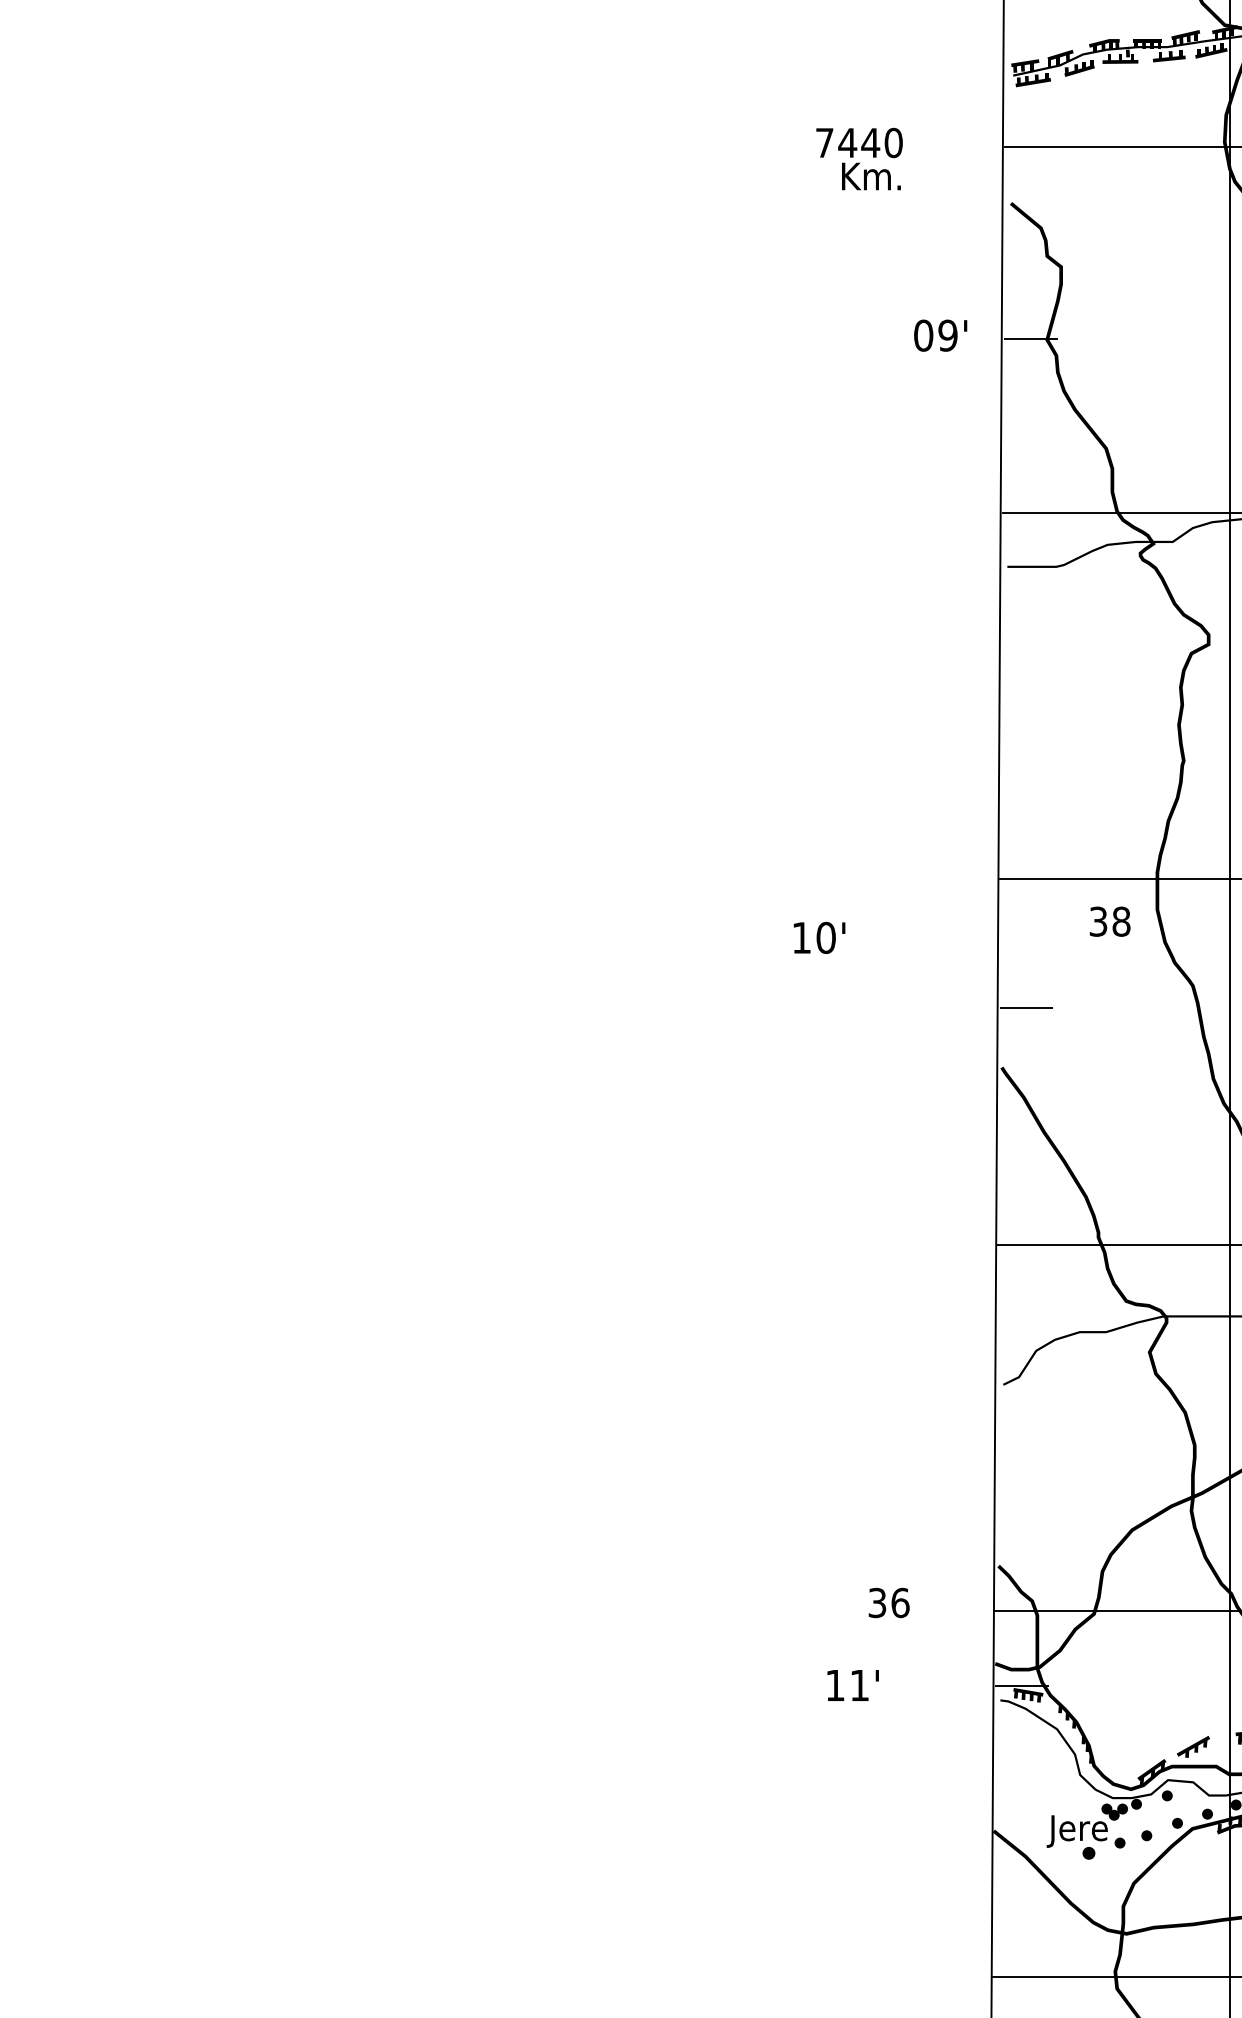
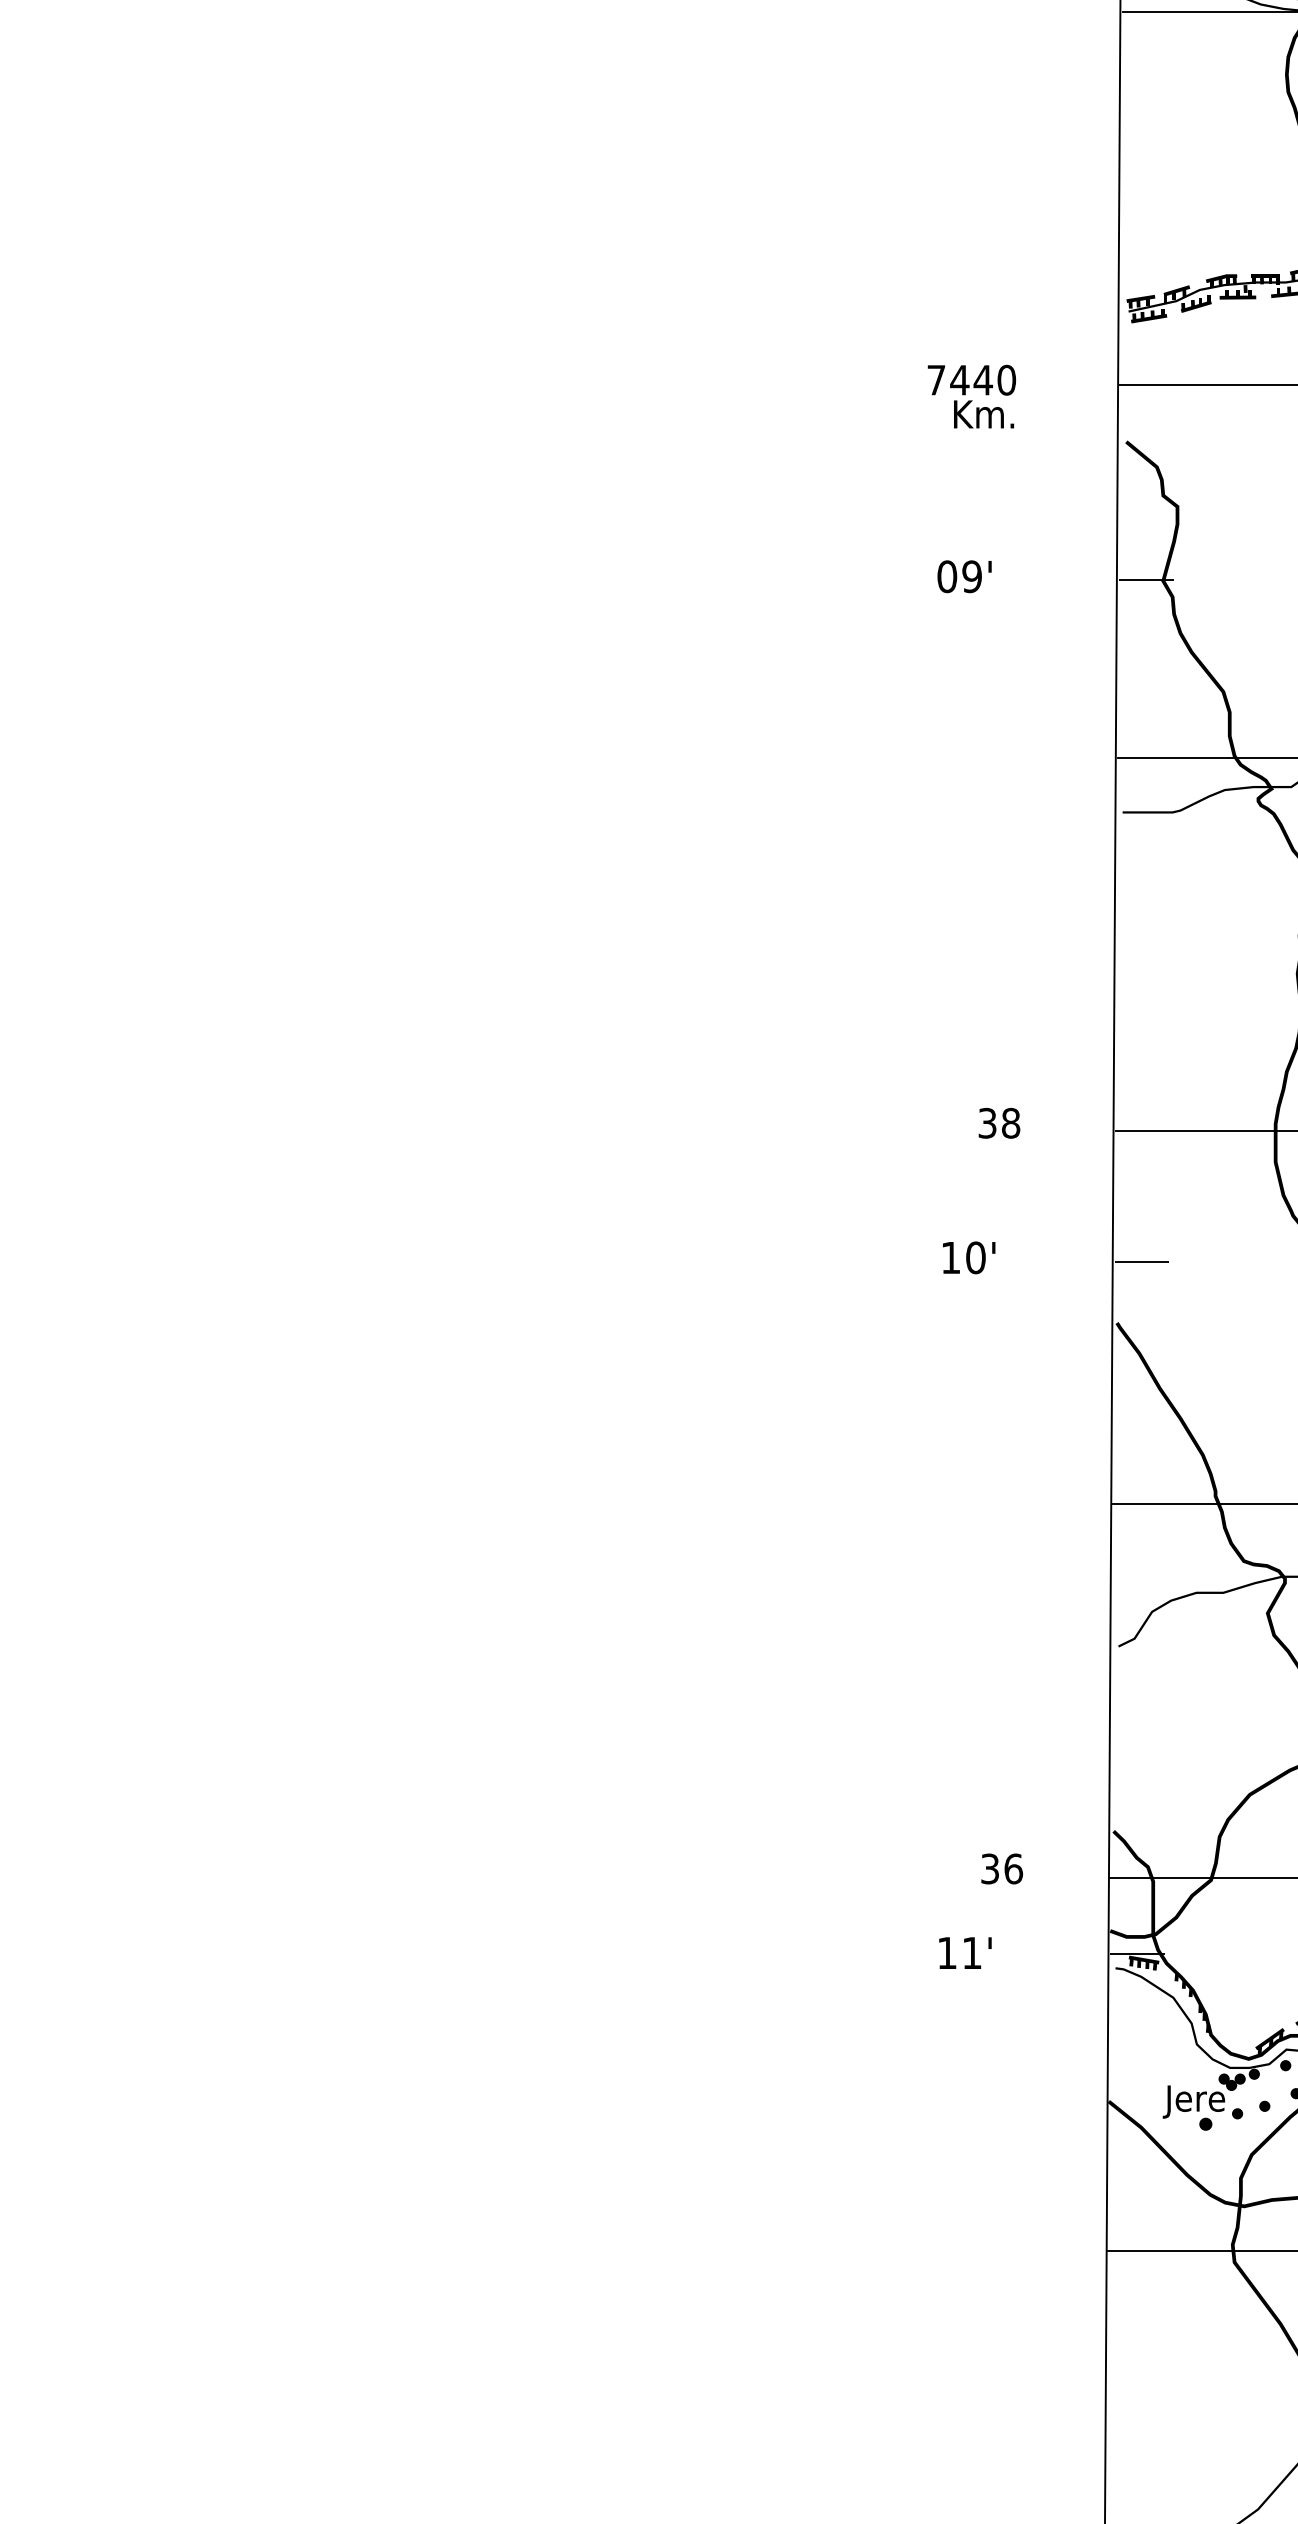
text: (940, 335) -> (964, 576), moved
text: (1110, 921) -> (999, 1123), moved
text: (819, 937) -> (969, 1257), moved

